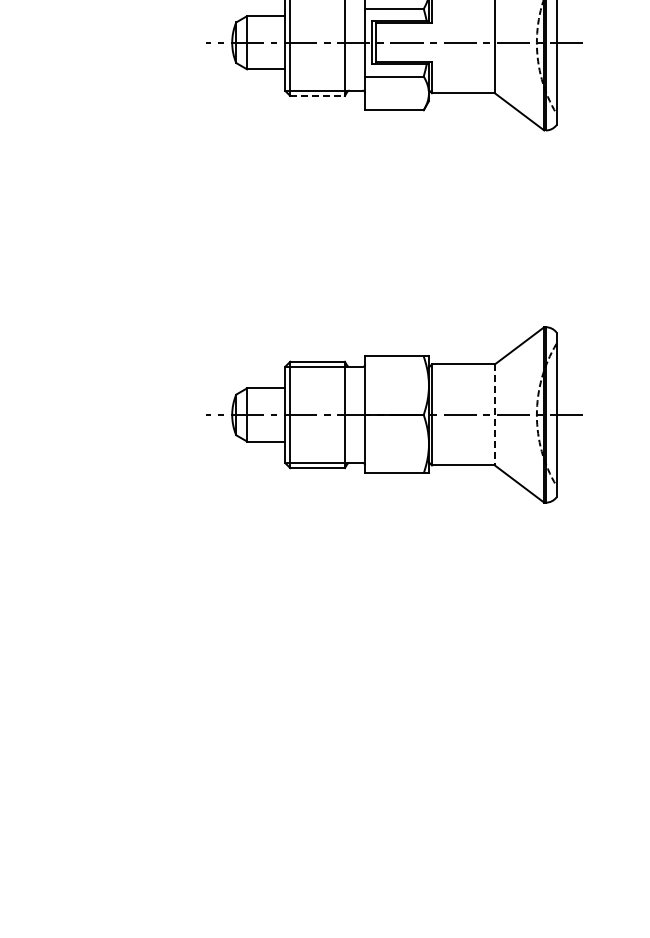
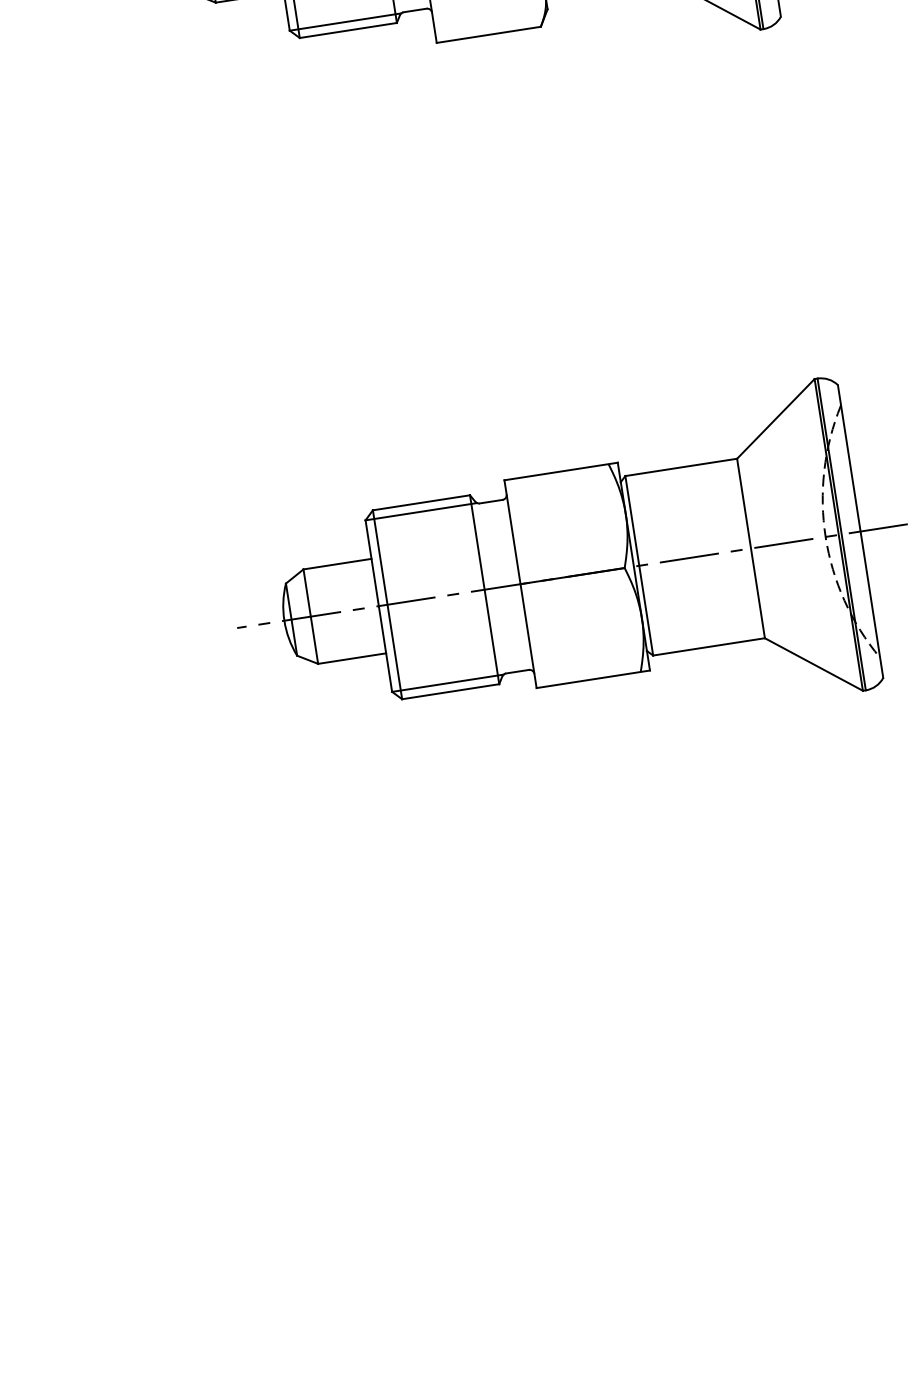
line: (318, 95) -> (349, 29), dashed -> solid
line: (494, 414) -> (750, 547), dashed -> solid

